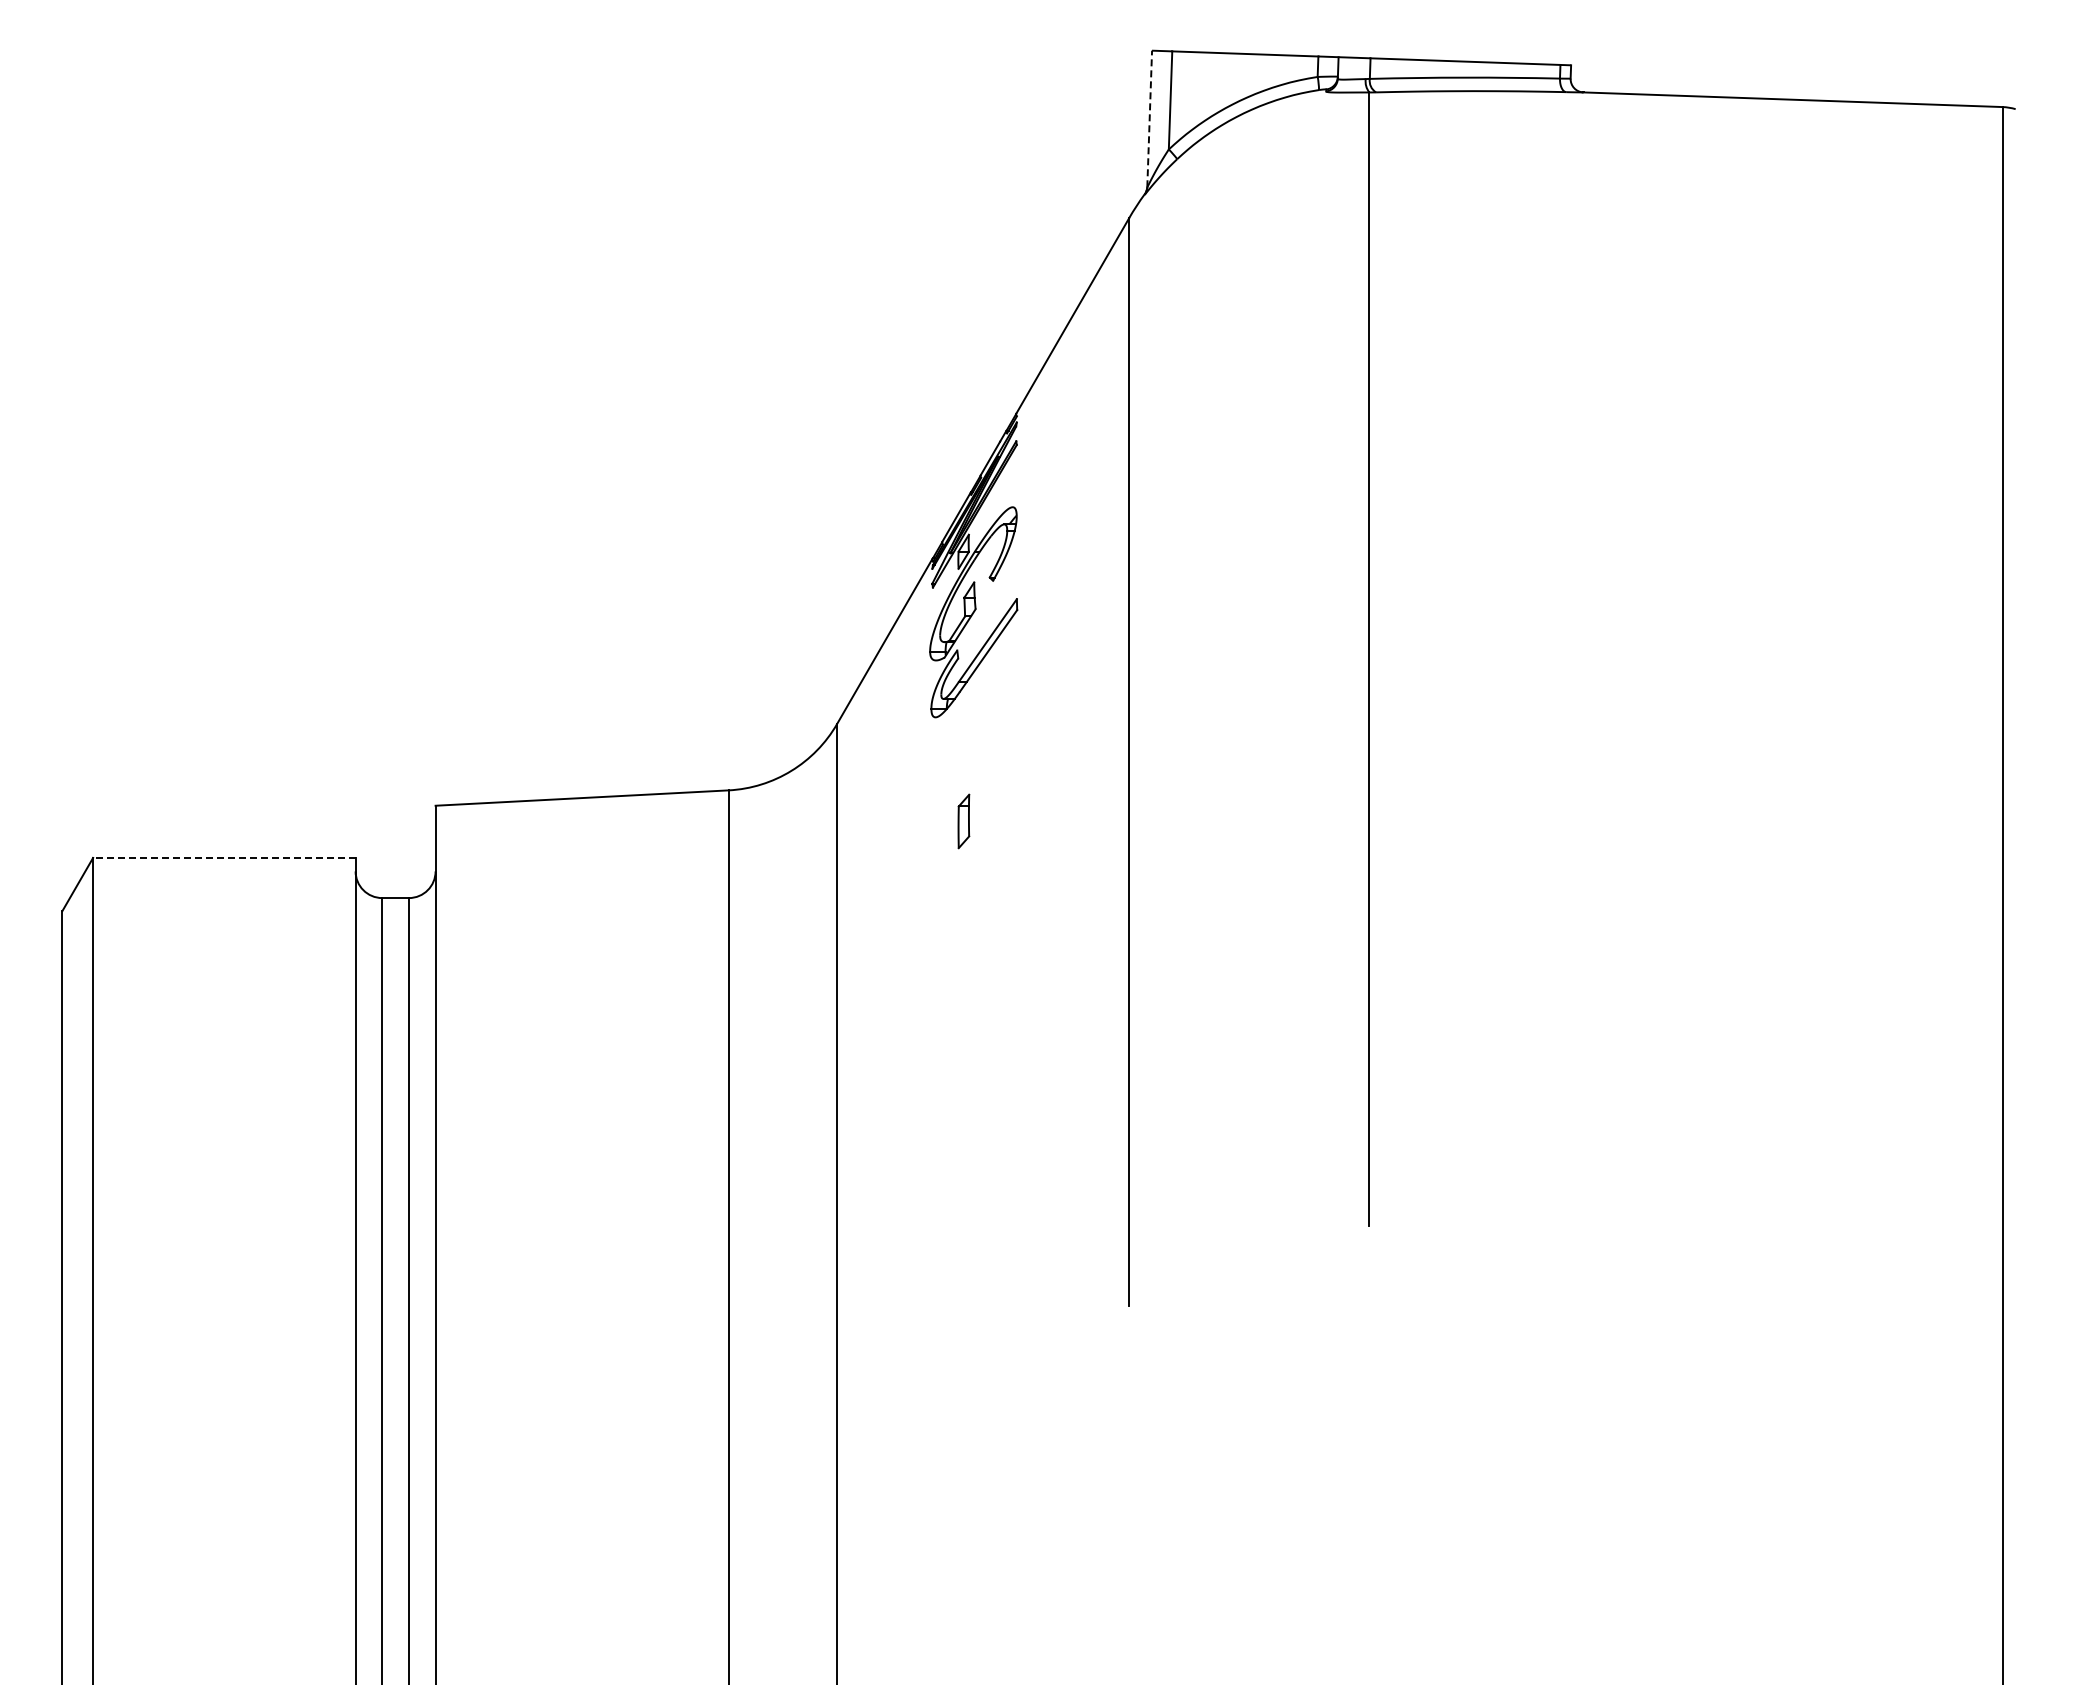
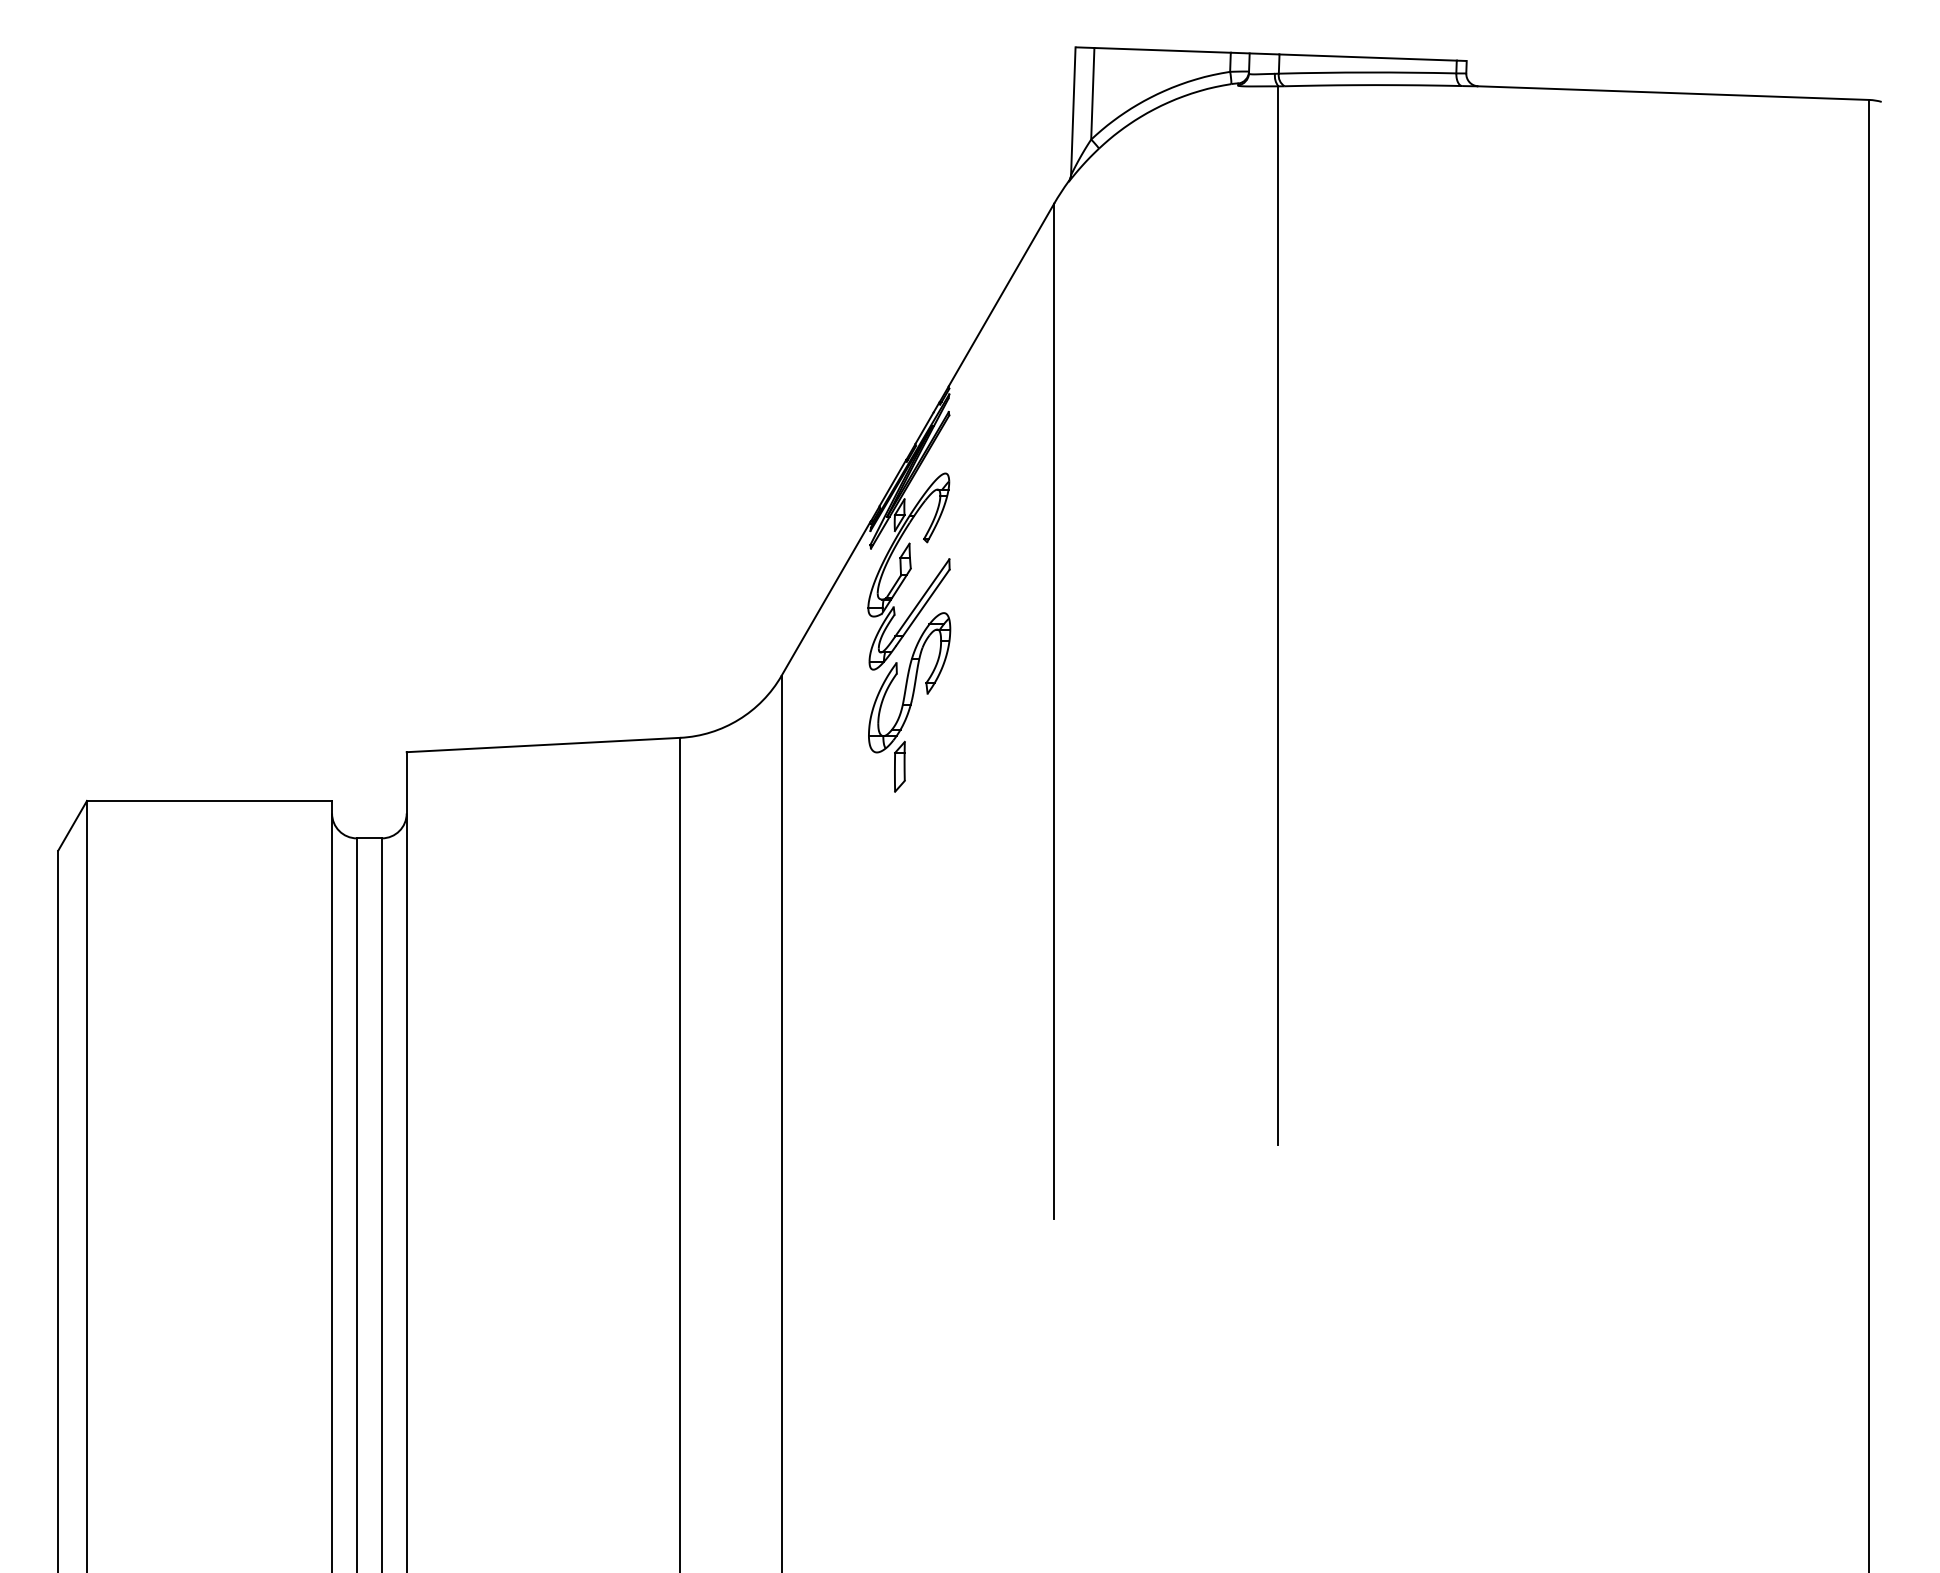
line: (1149, 118) -> (1073, 110), dashed -> solid
part: (973, 730) -> (908, 681), added
line: (223, 857) -> (208, 800), dashed -> solid

